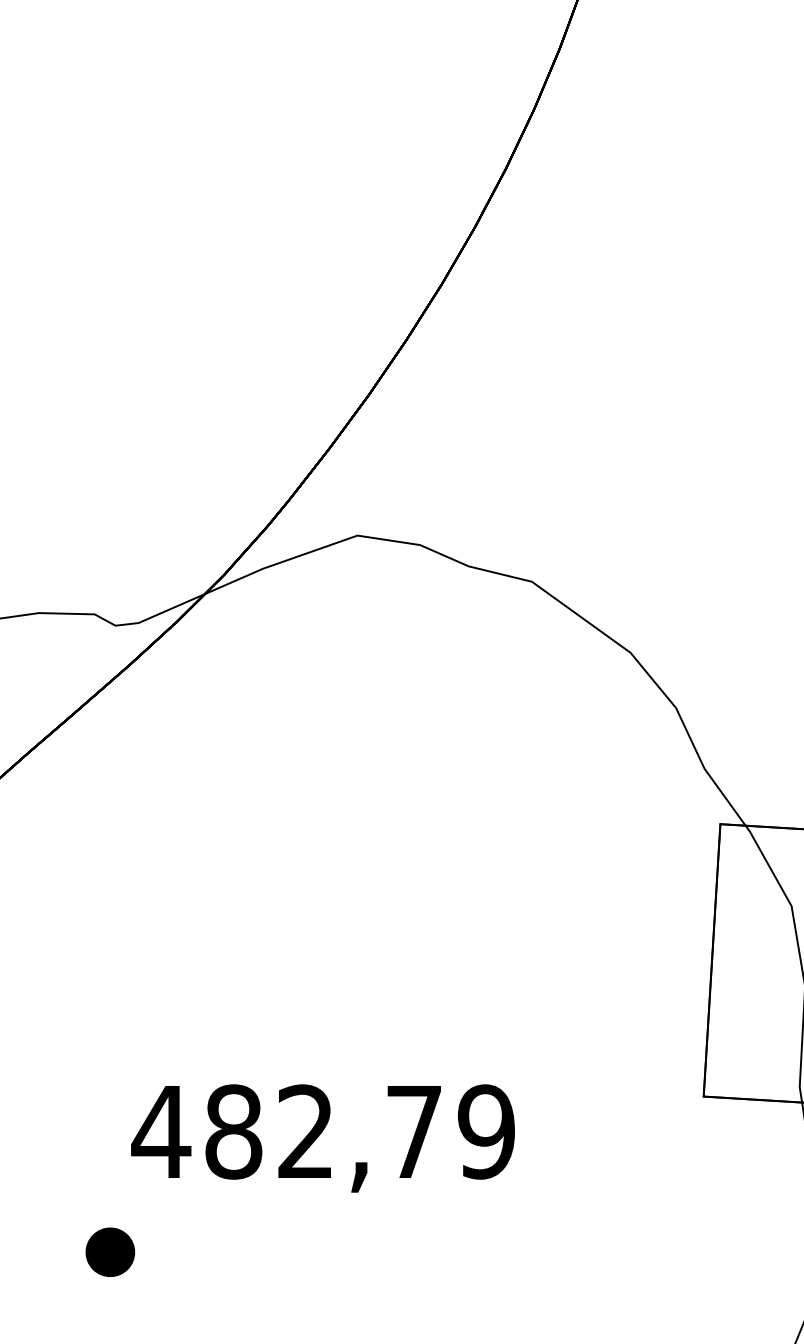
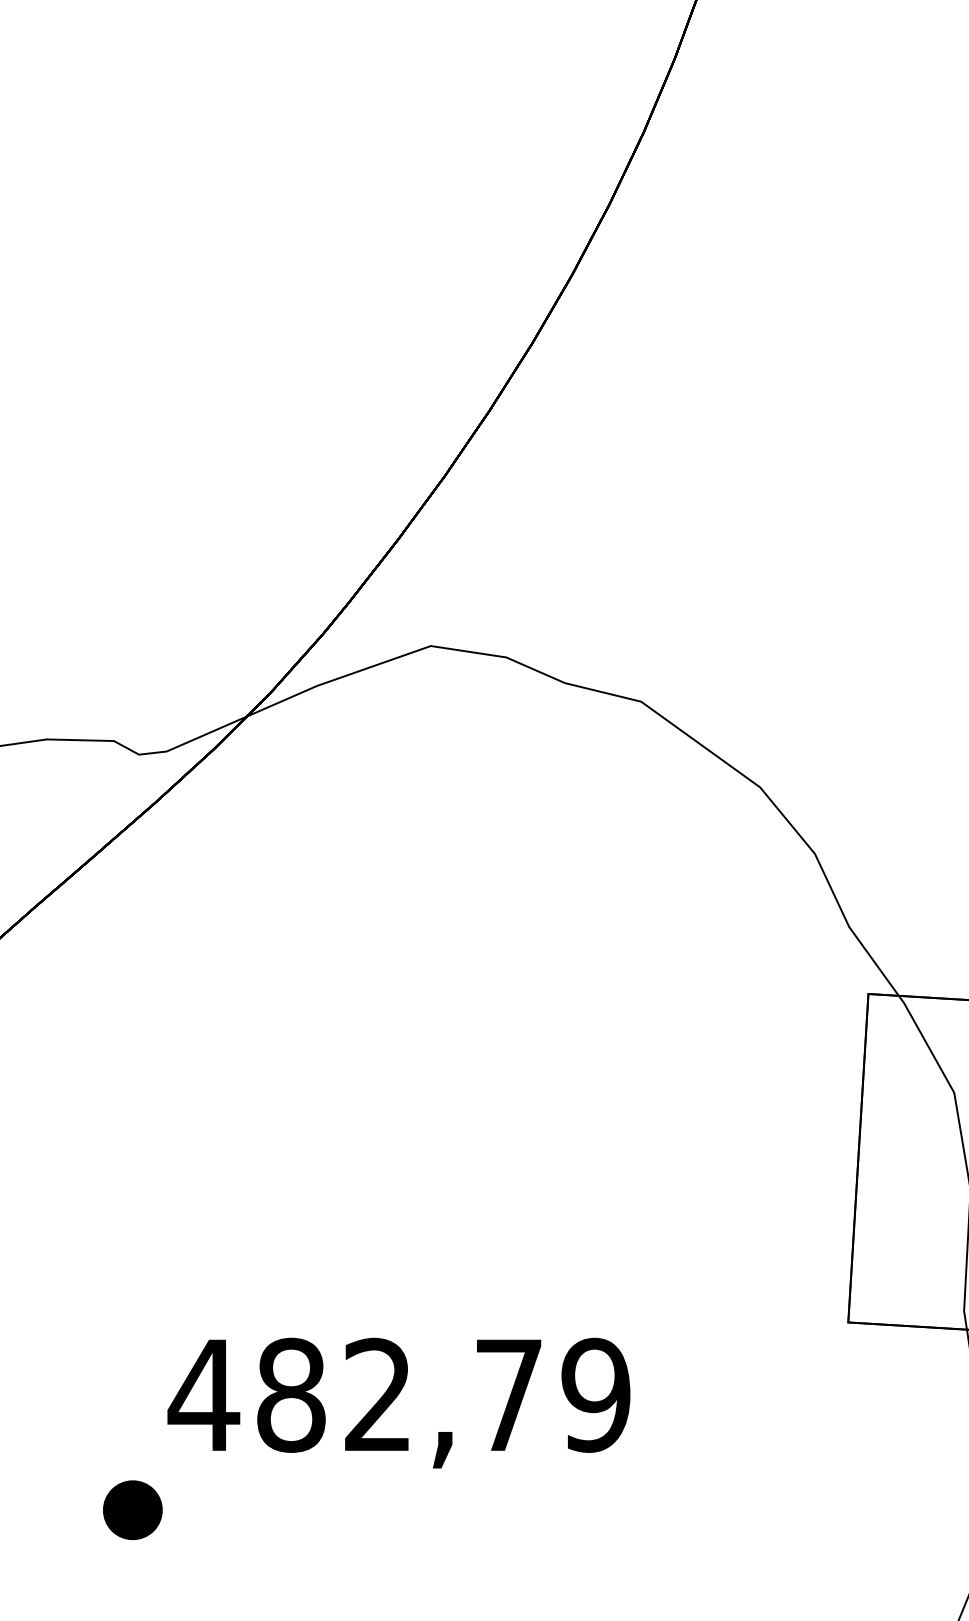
text: (322, 1138) -> (398, 1403), moved

